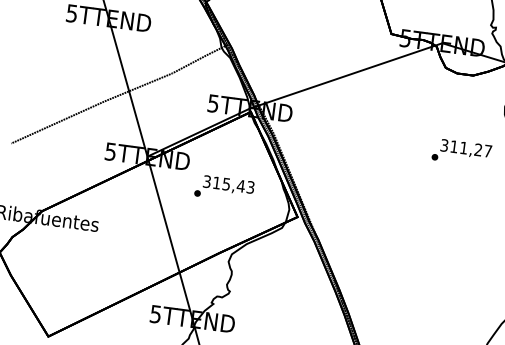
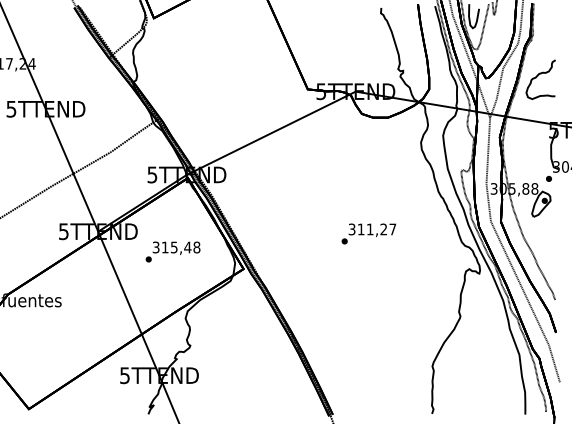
text: (461, 152) -> (368, 233), moved
text: (250, 187) -> (196, 247), 315,43 -> 315,48

